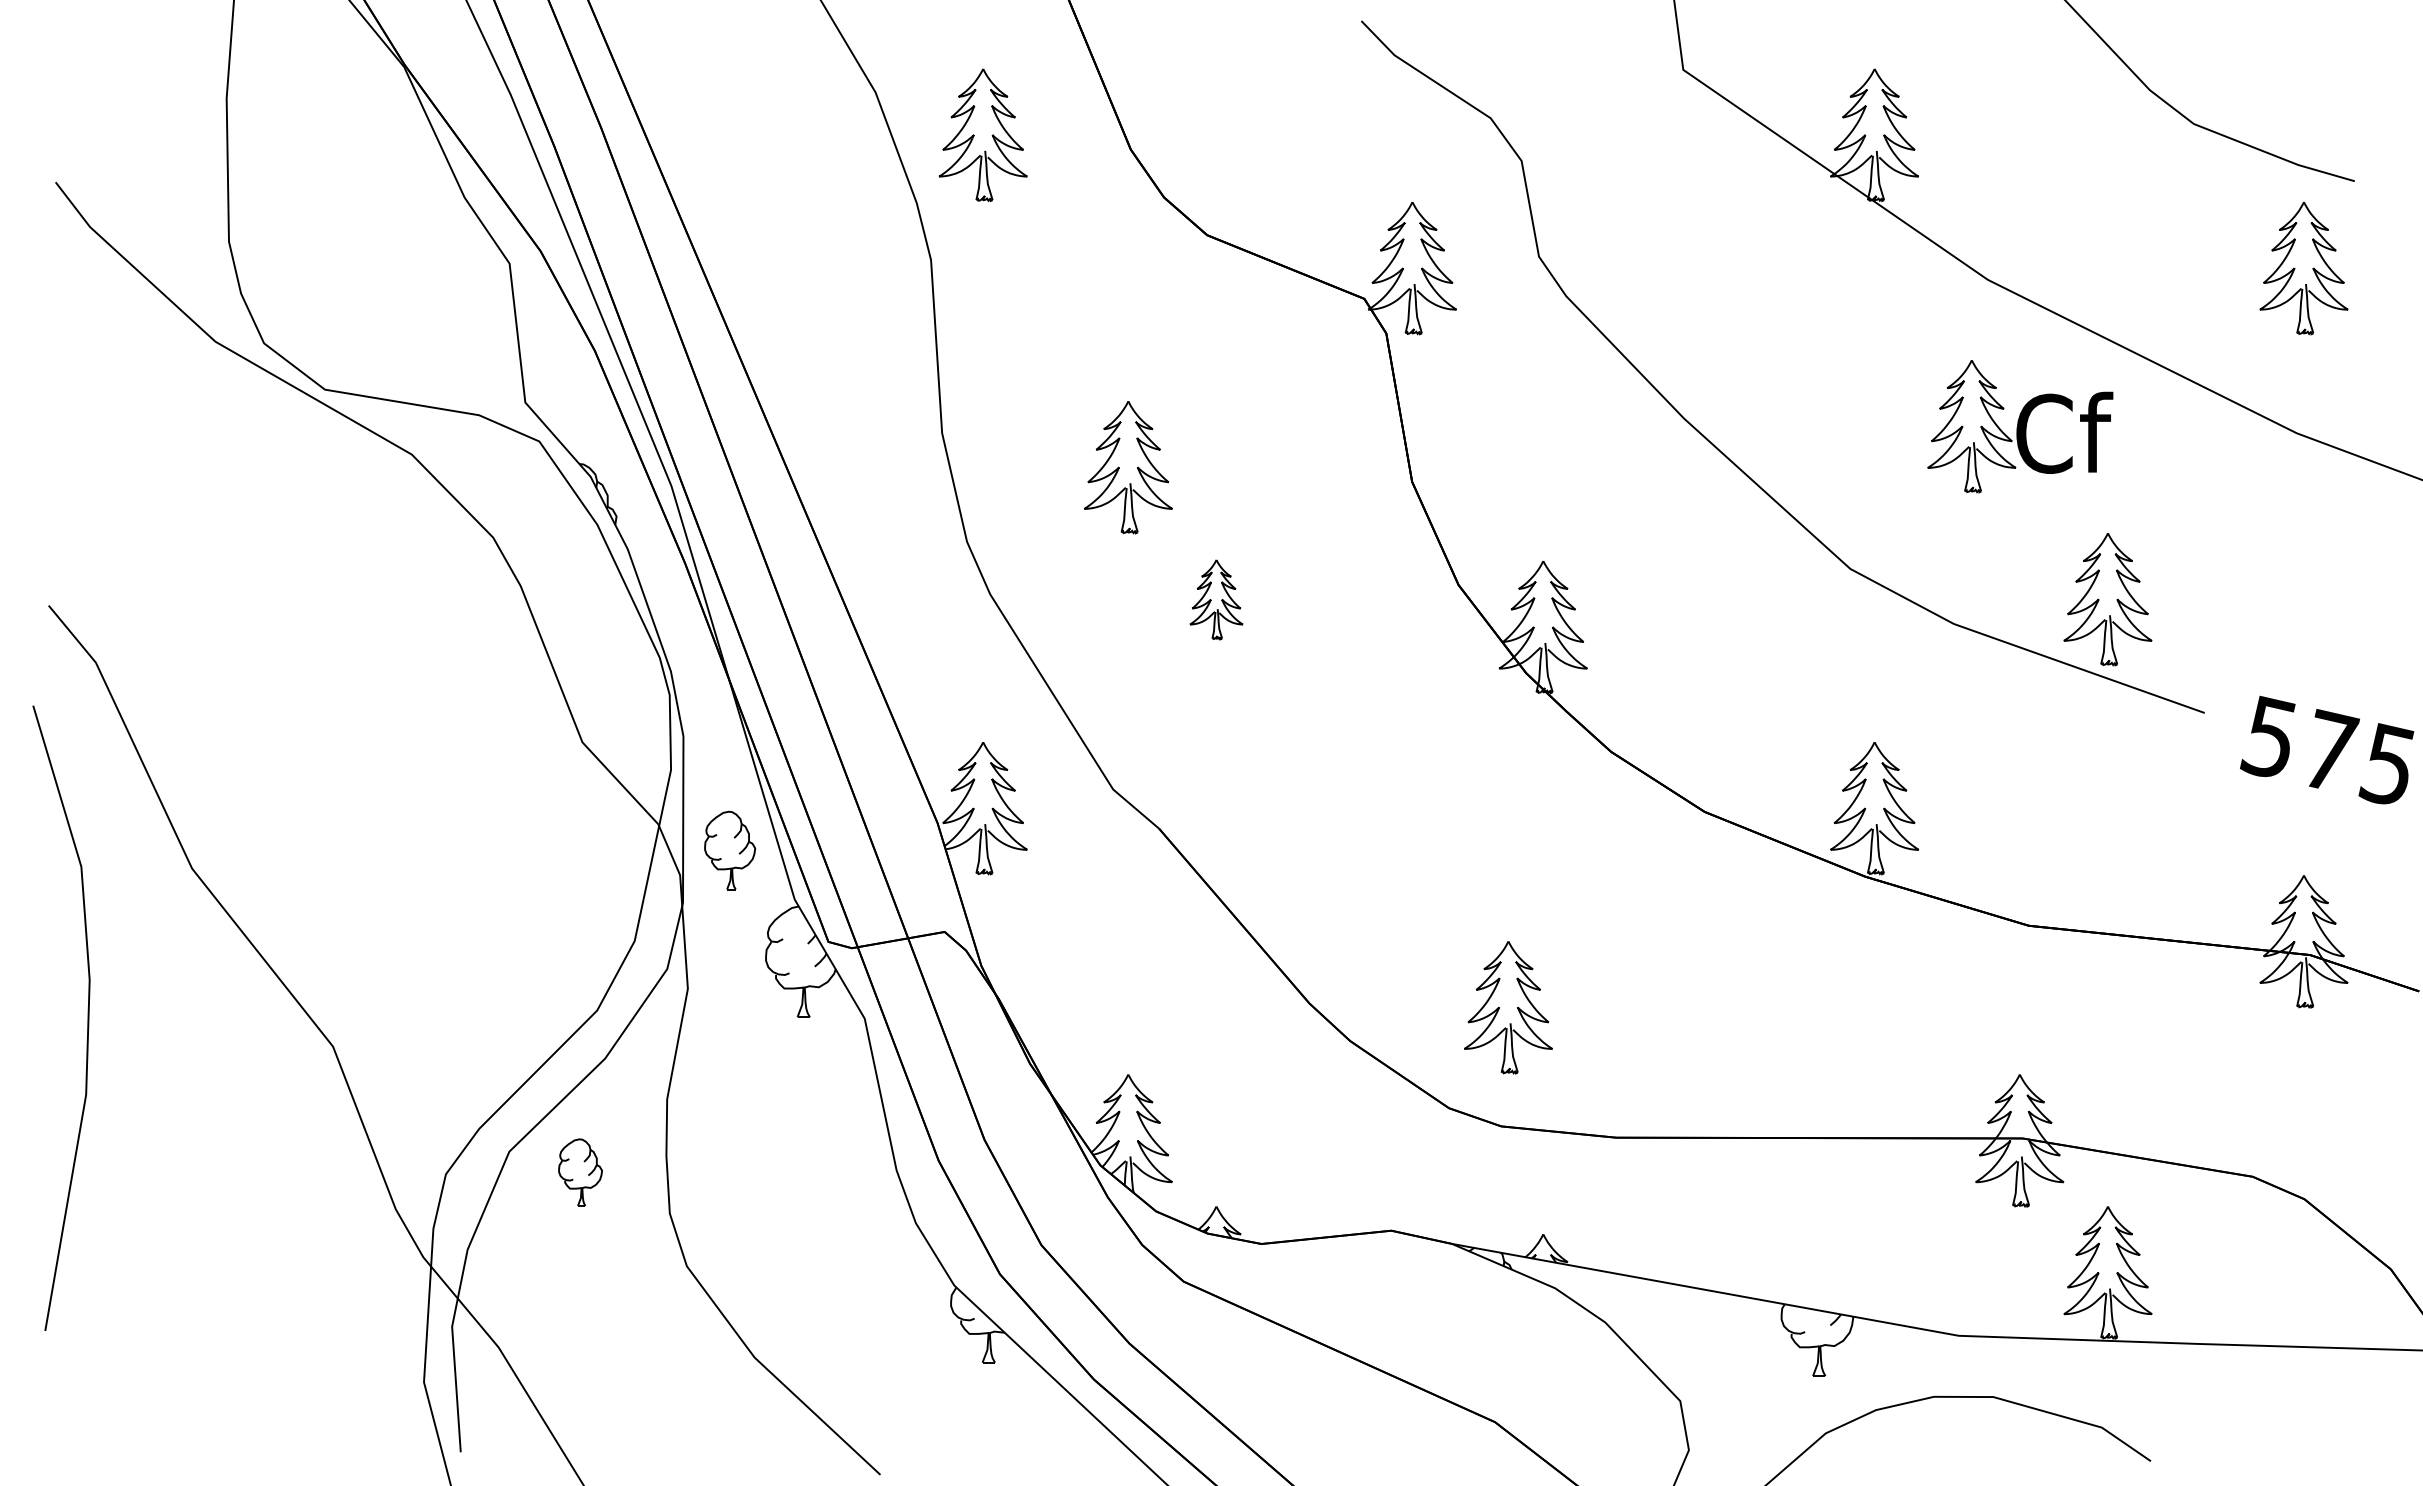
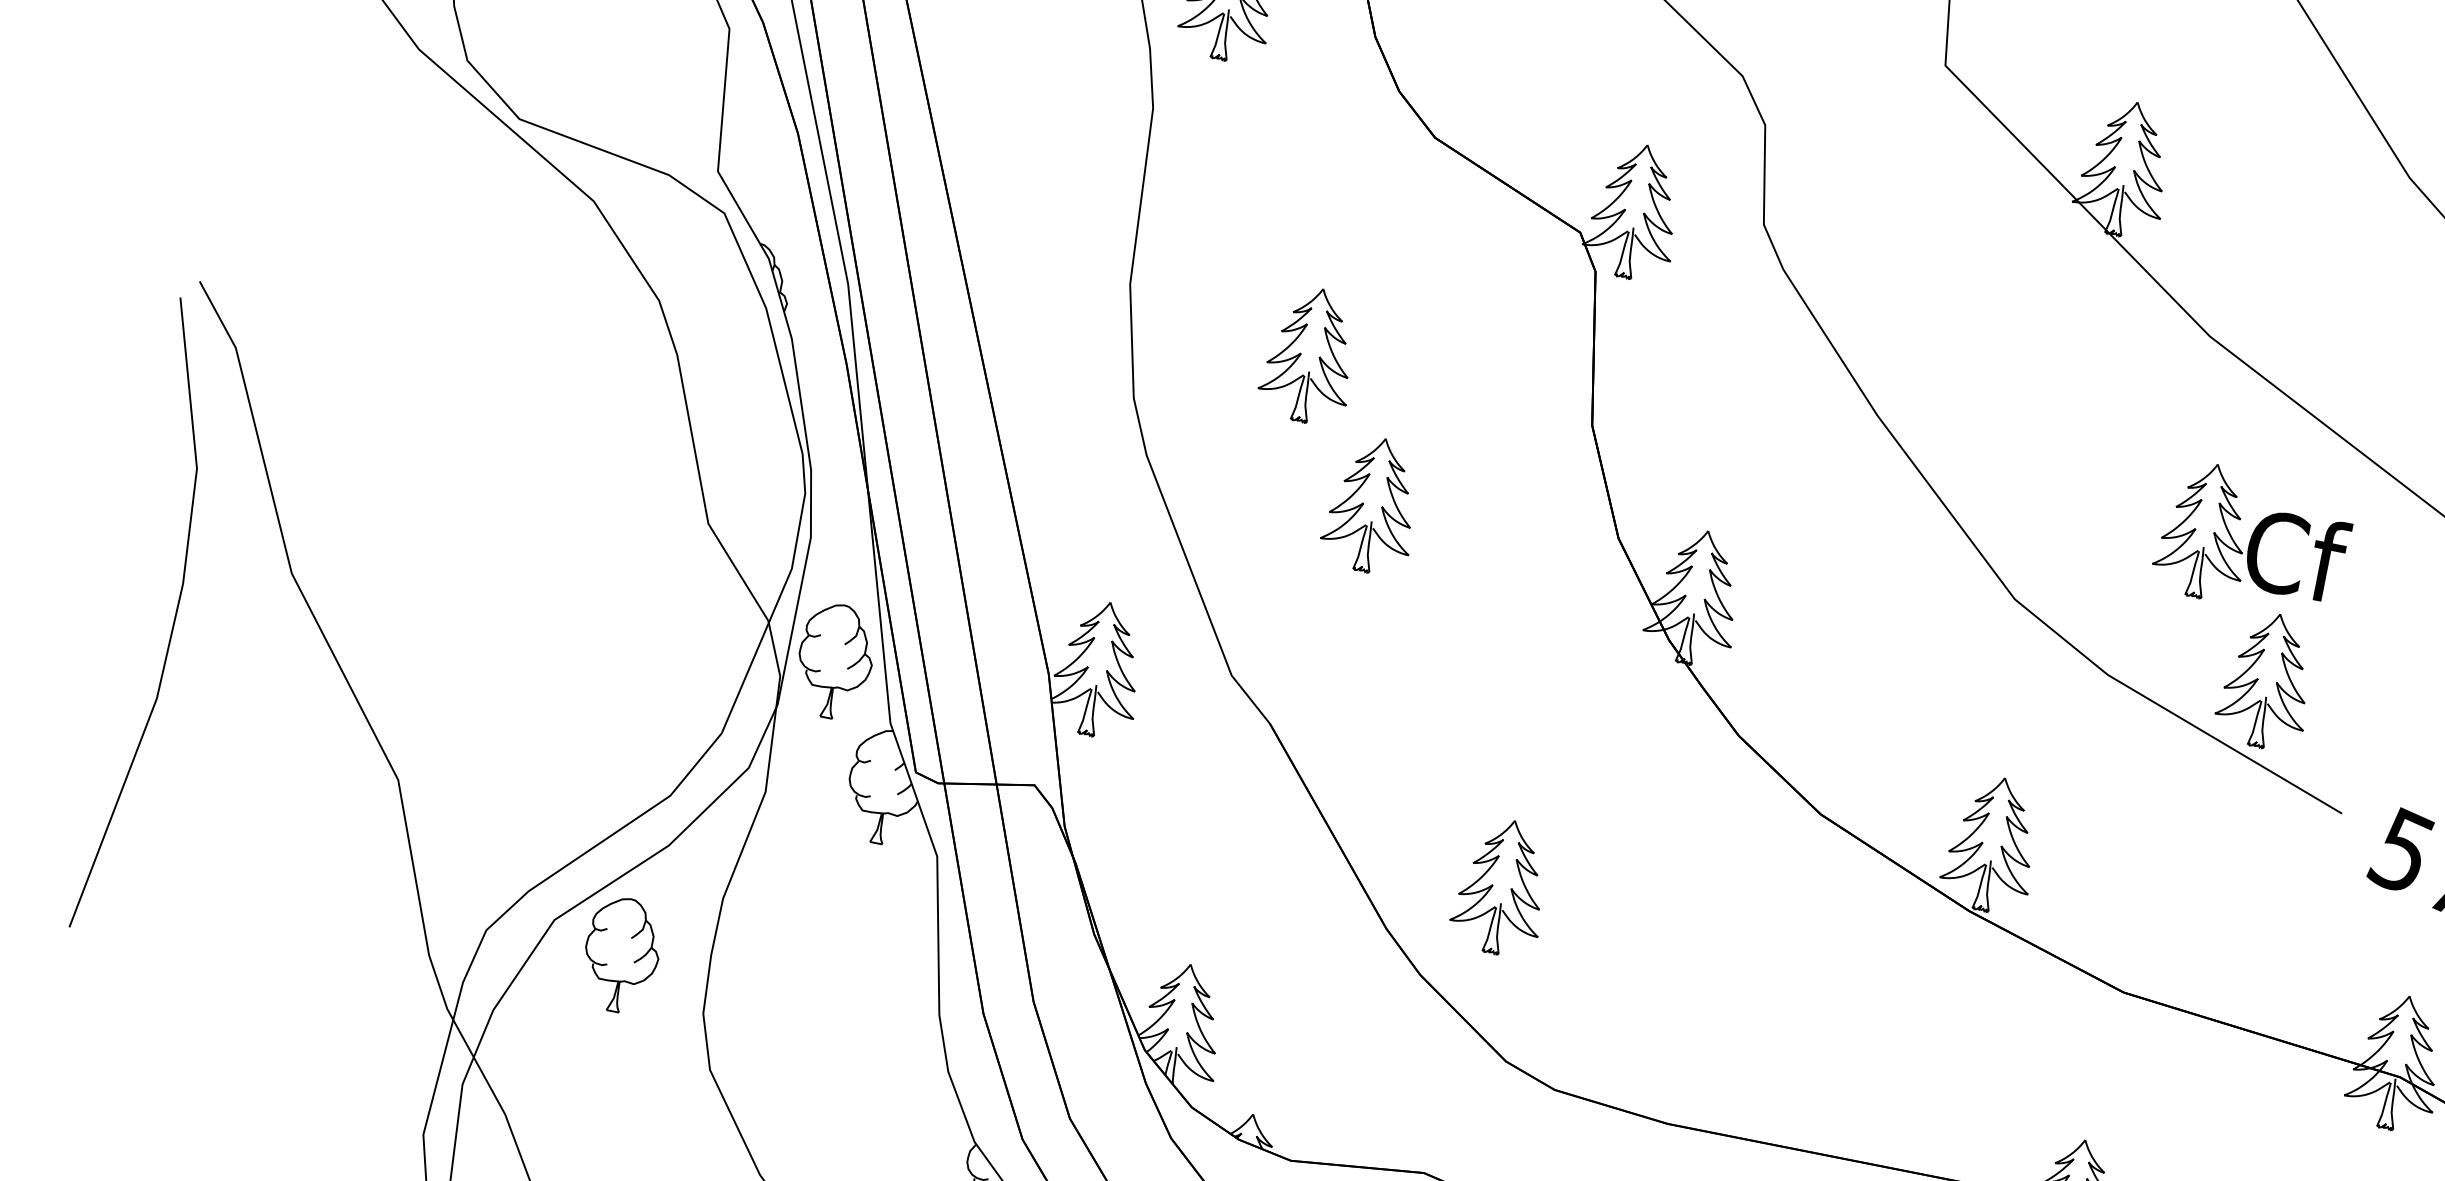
part: (2020, 426) -> (2253, 540), moved
part: (1216, 599) -> (1372, 505), size x1.67
part: (729, 850) -> (834, 661), size x1.43
part: (1508, 1007) -> (1502, 886), moved
line: (87, 1017) -> (173, 621), moved
part: (580, 1172) -> (621, 954), size x1.67

